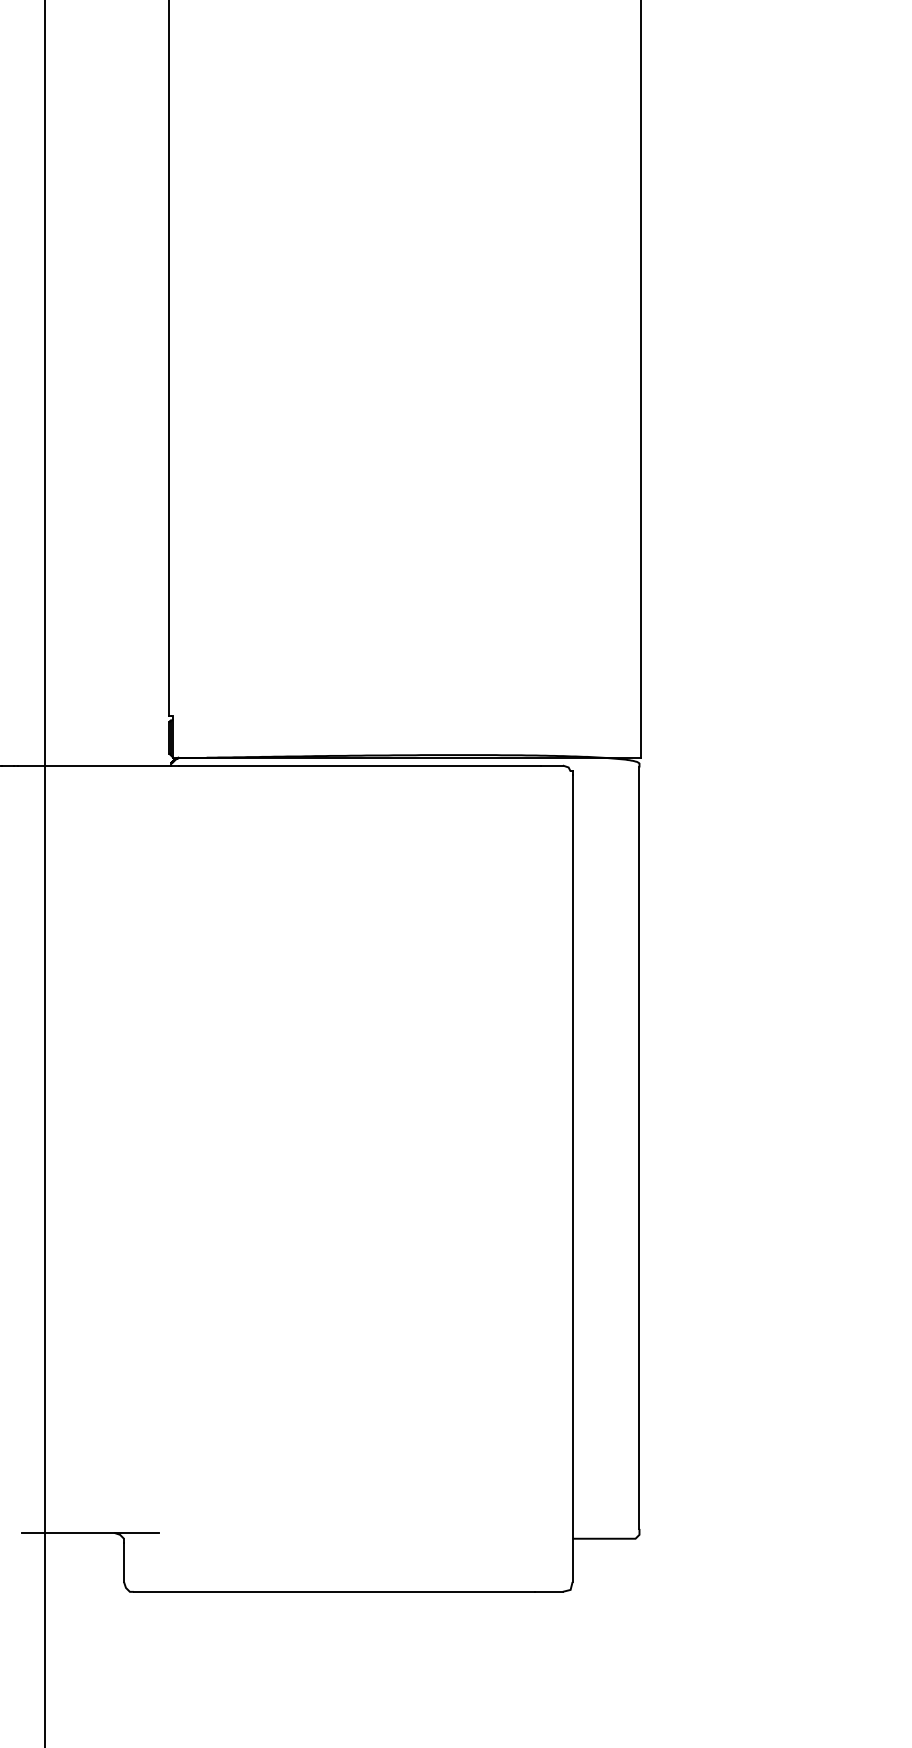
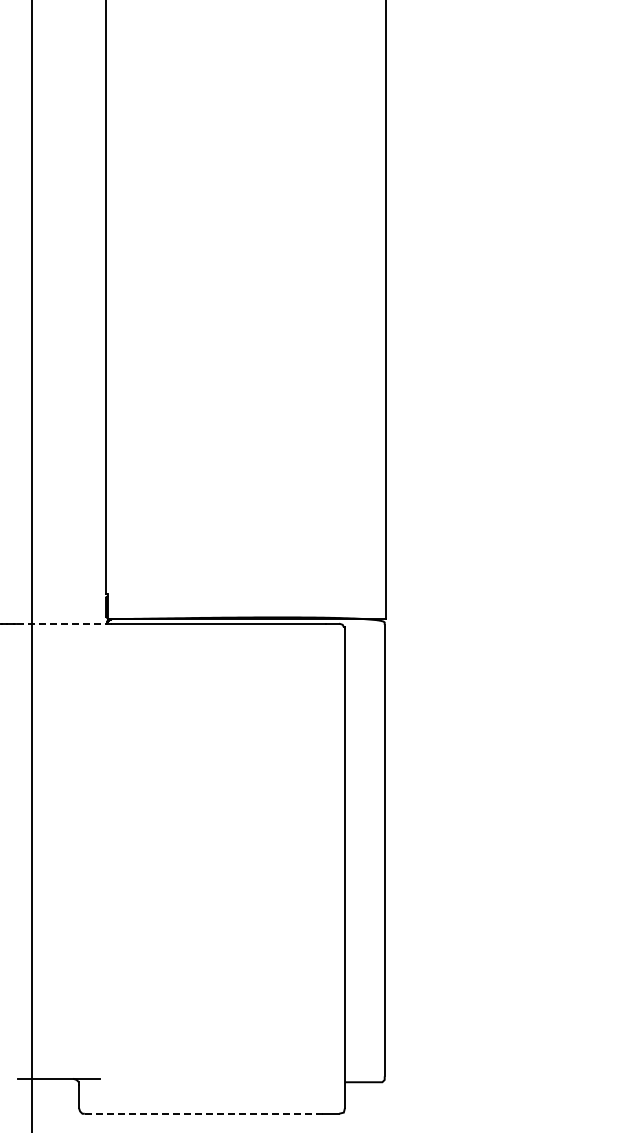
line: (97, 765) -> (63, 623), solid -> dashed
line: (333, 1591) -> (203, 1113), solid -> dashed

